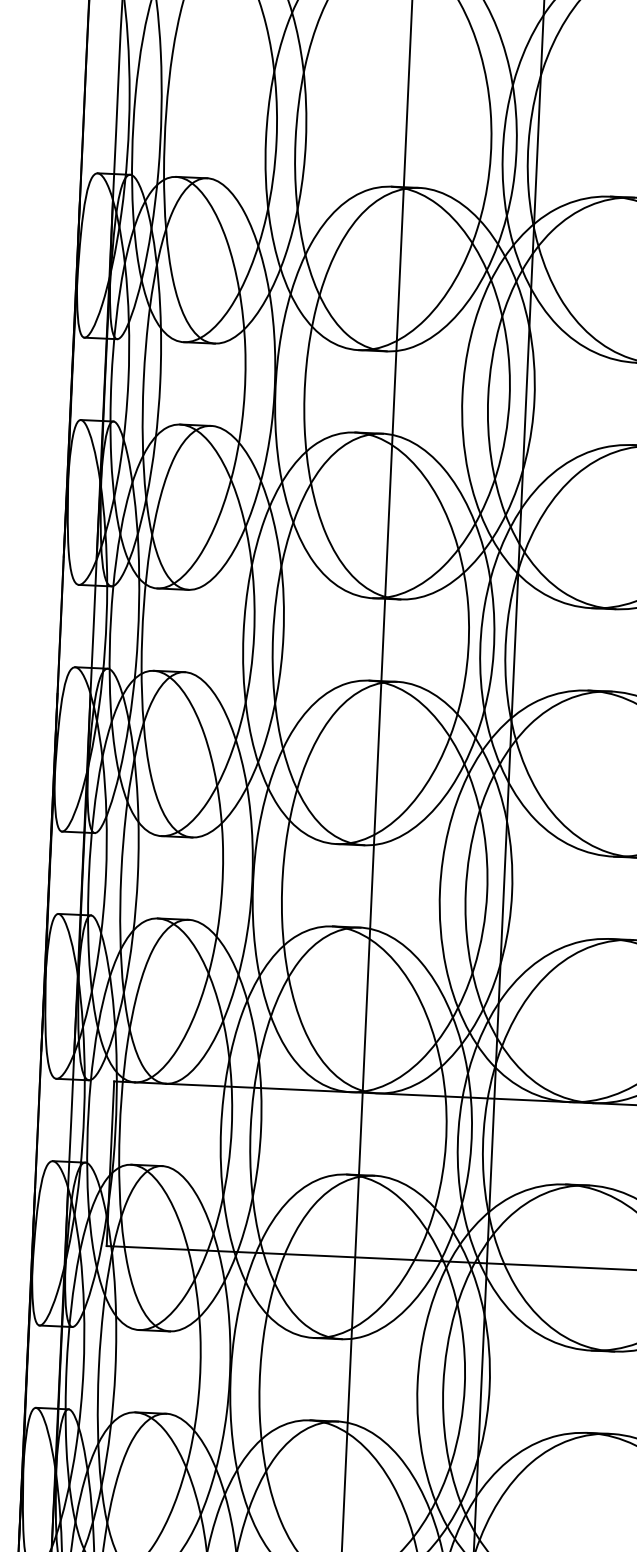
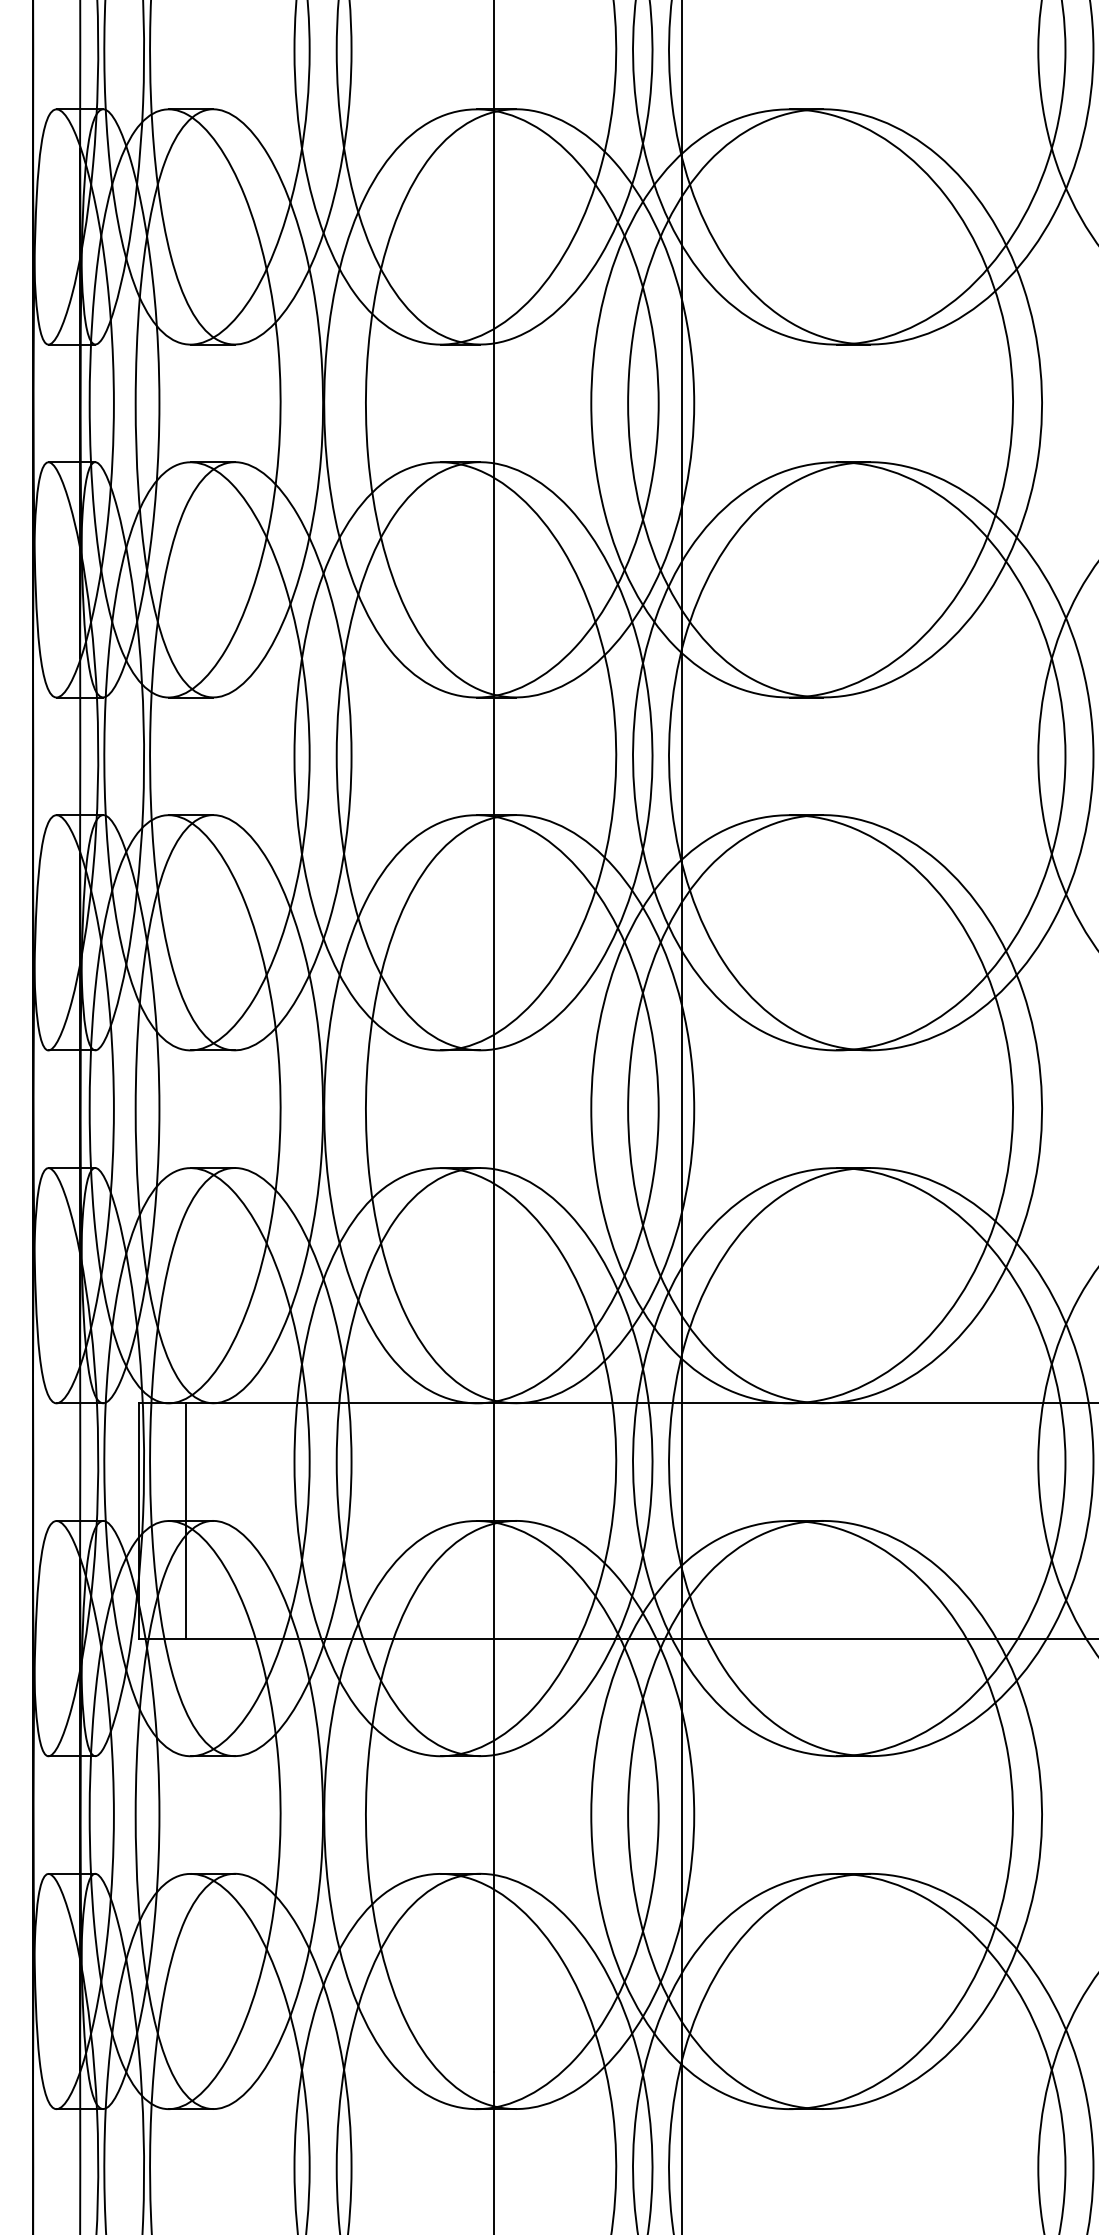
line: (143, 1164) -> (186, 1520), added

